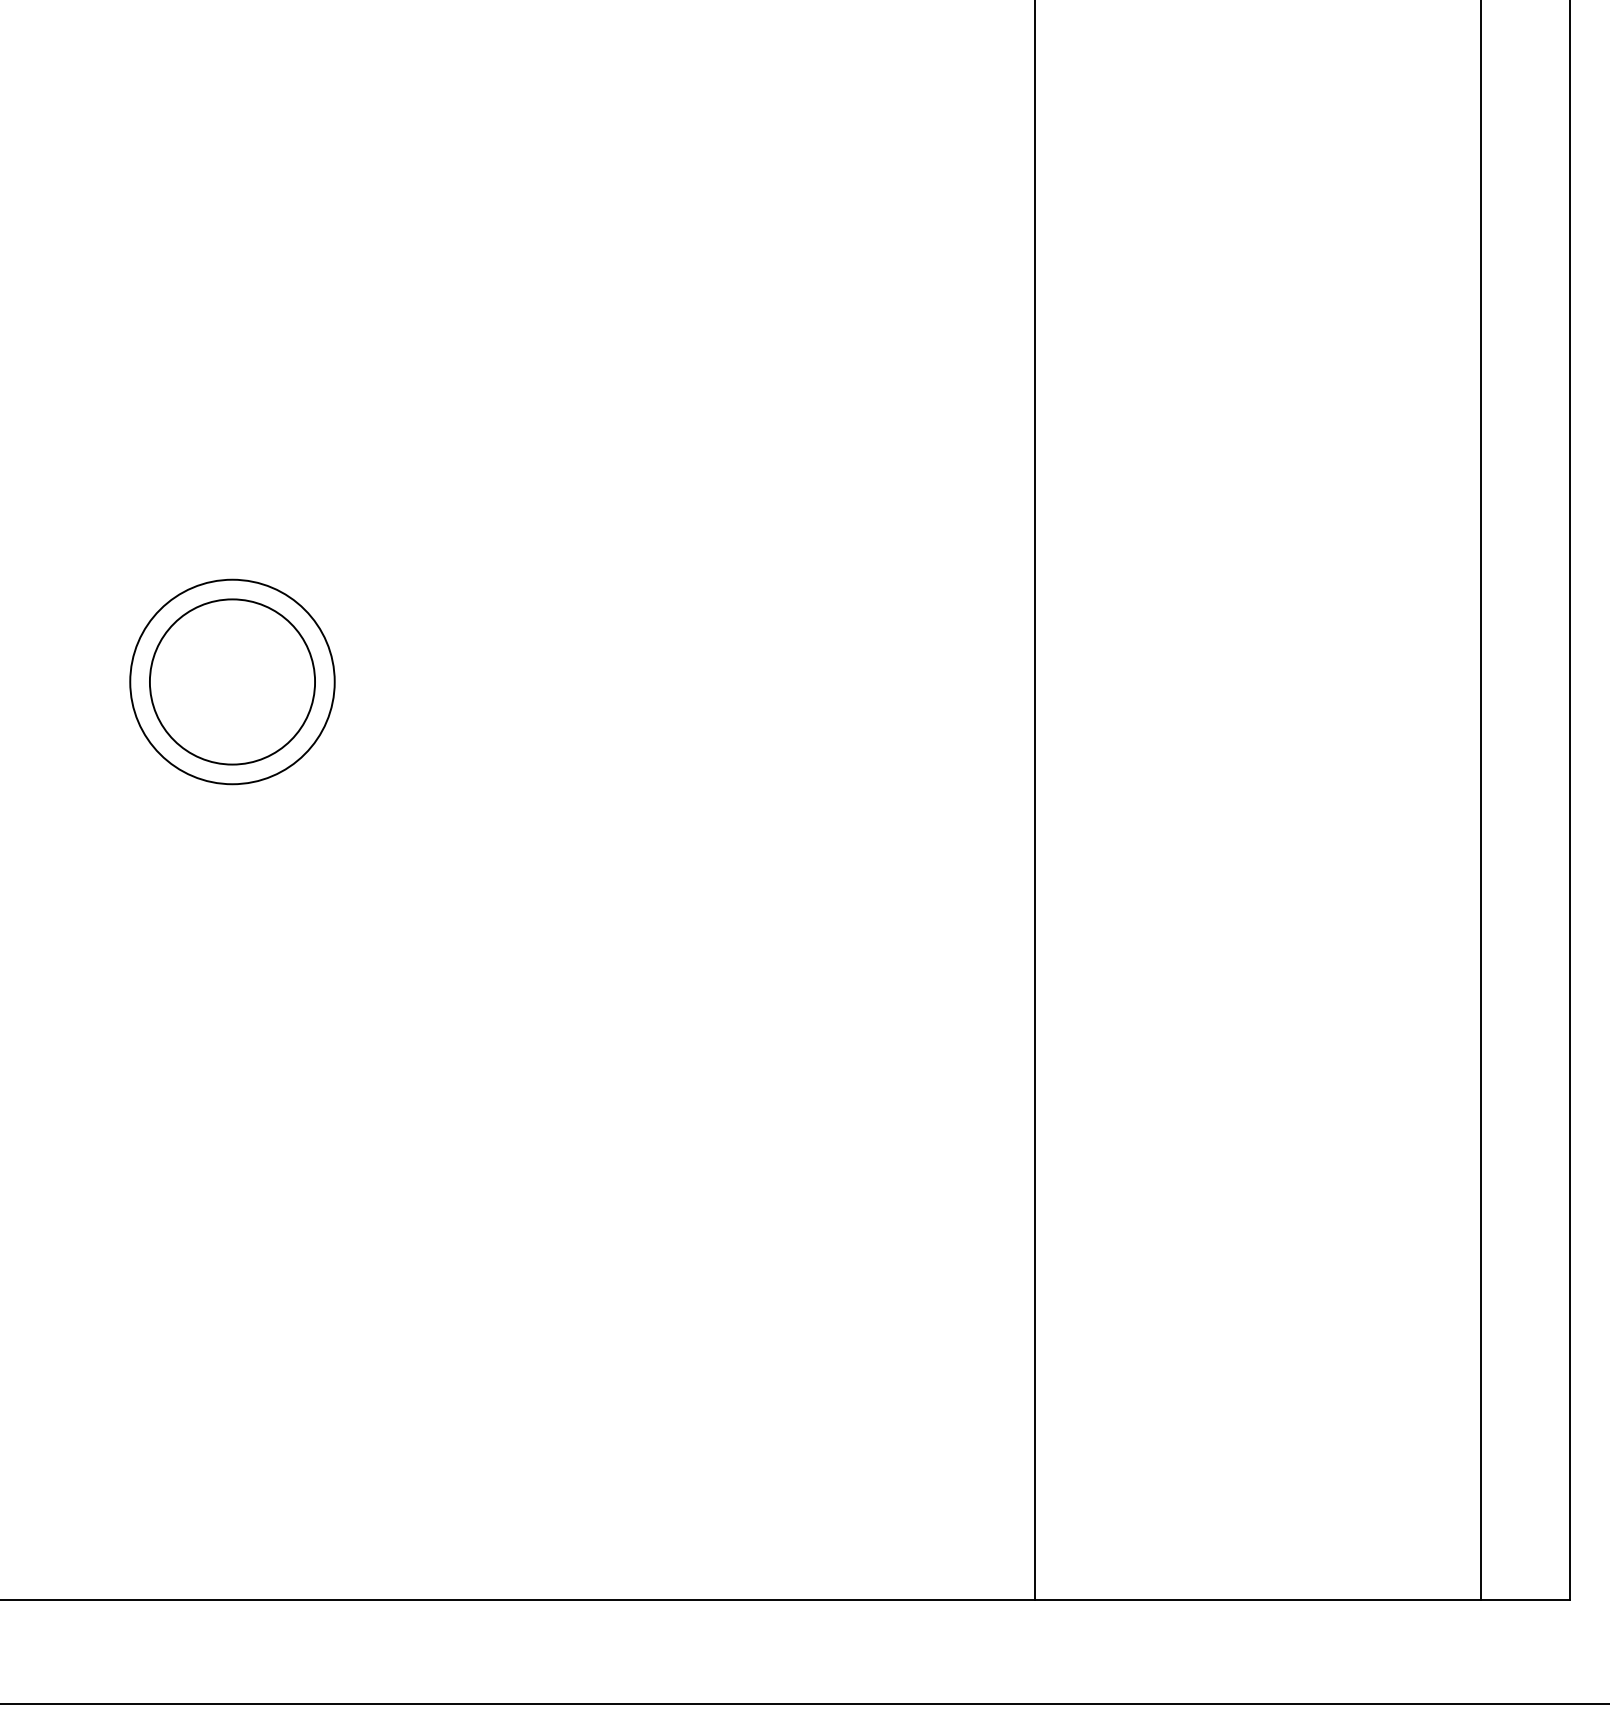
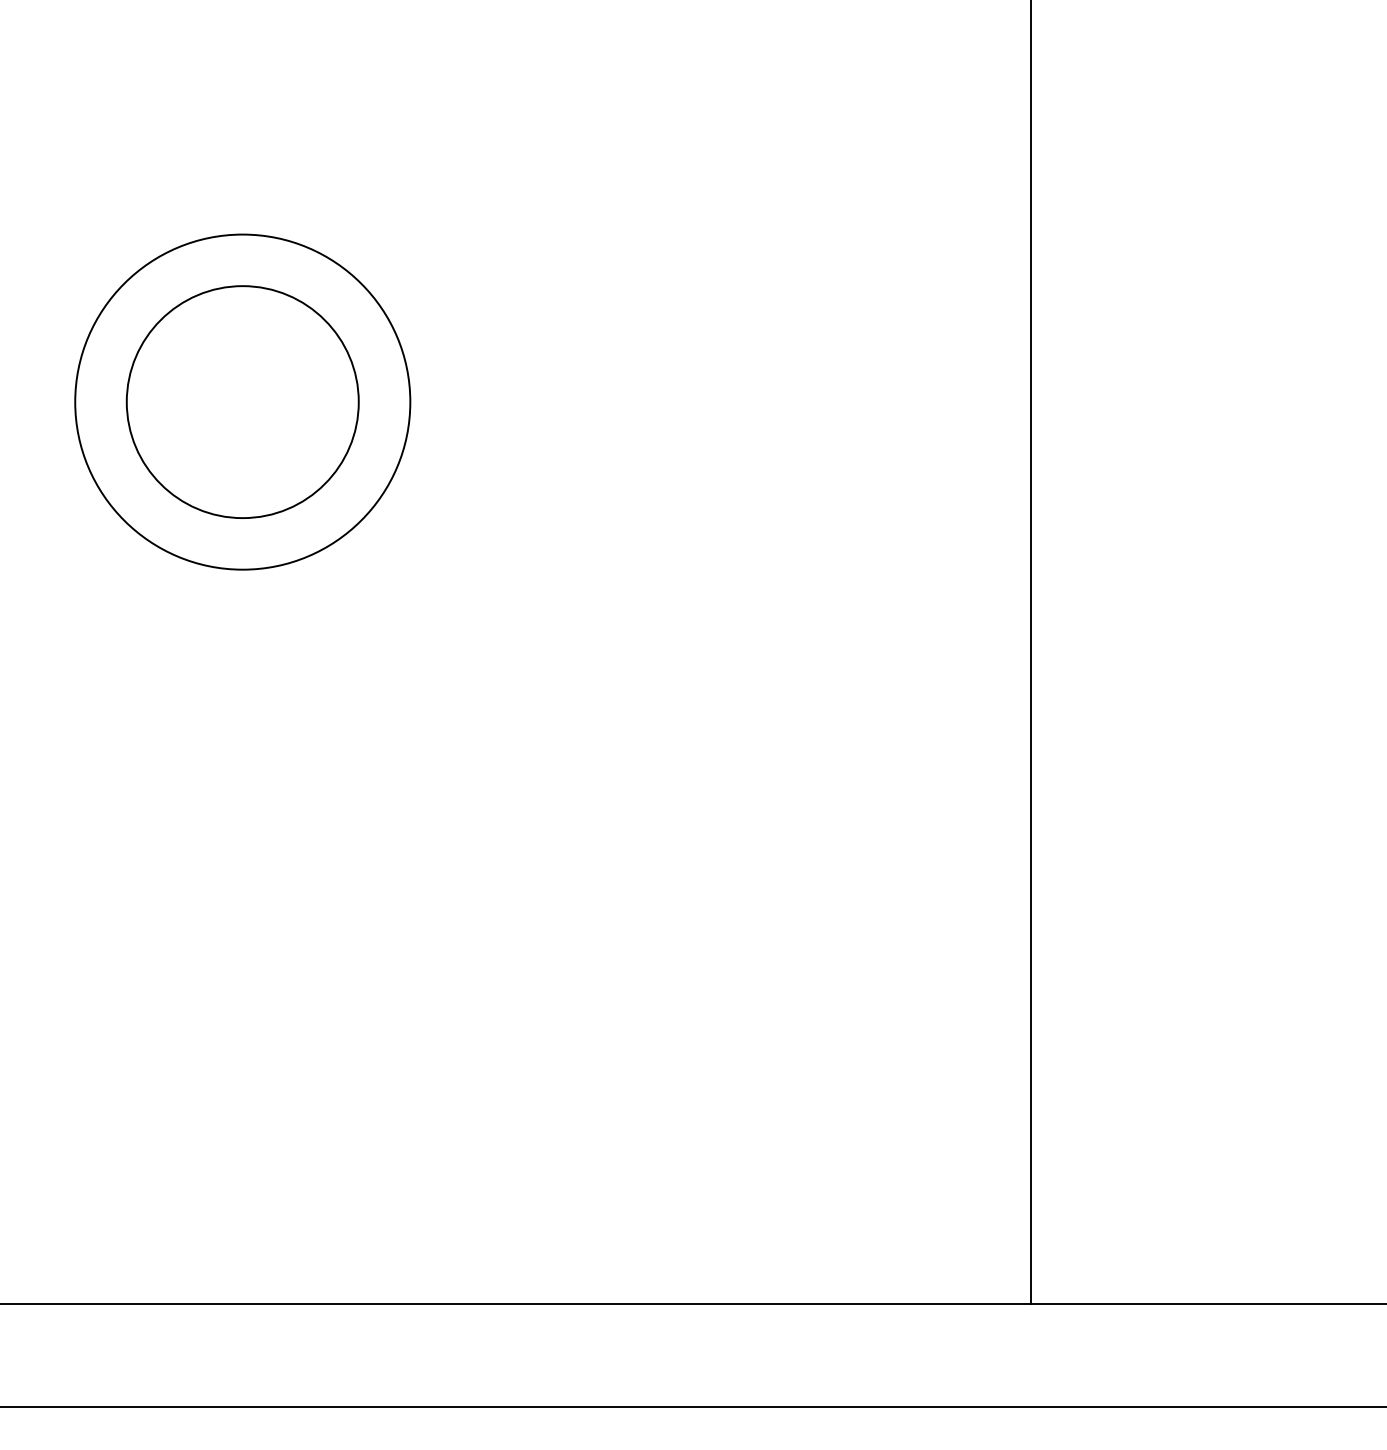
circle: (232, 681) -> (242, 401), size x1.43
circle: (232, 681) -> (242, 401), size x1.67

